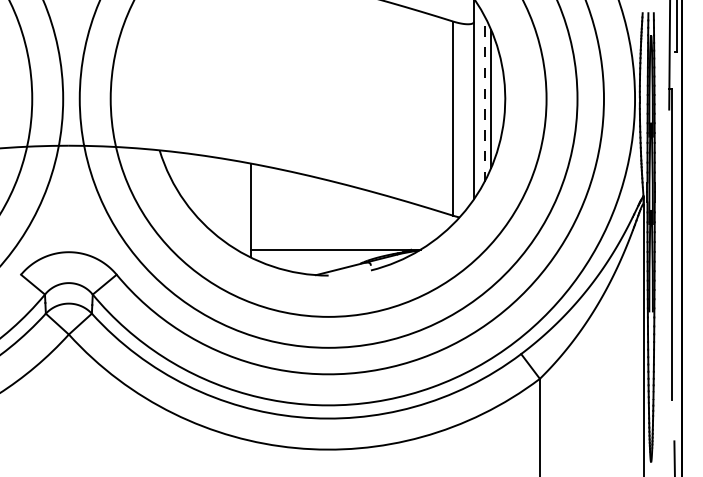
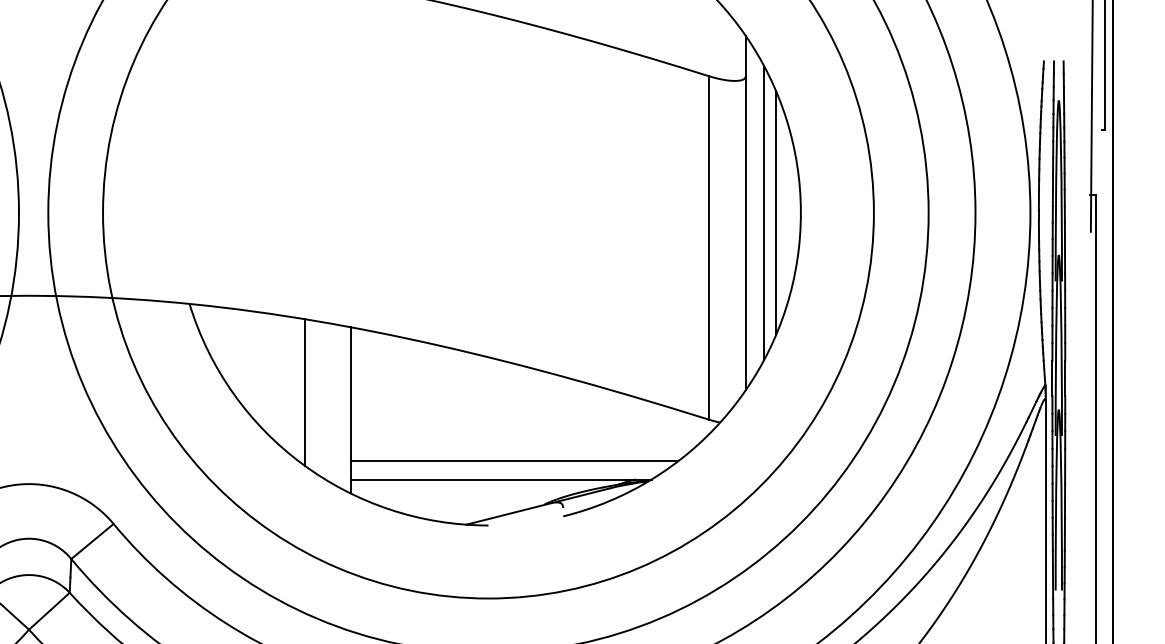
line: (484, 98) -> (764, 212), dashed -> solid
line: (224, 199) -> (304, 390), added
line: (342, 239) -> (512, 461), added

